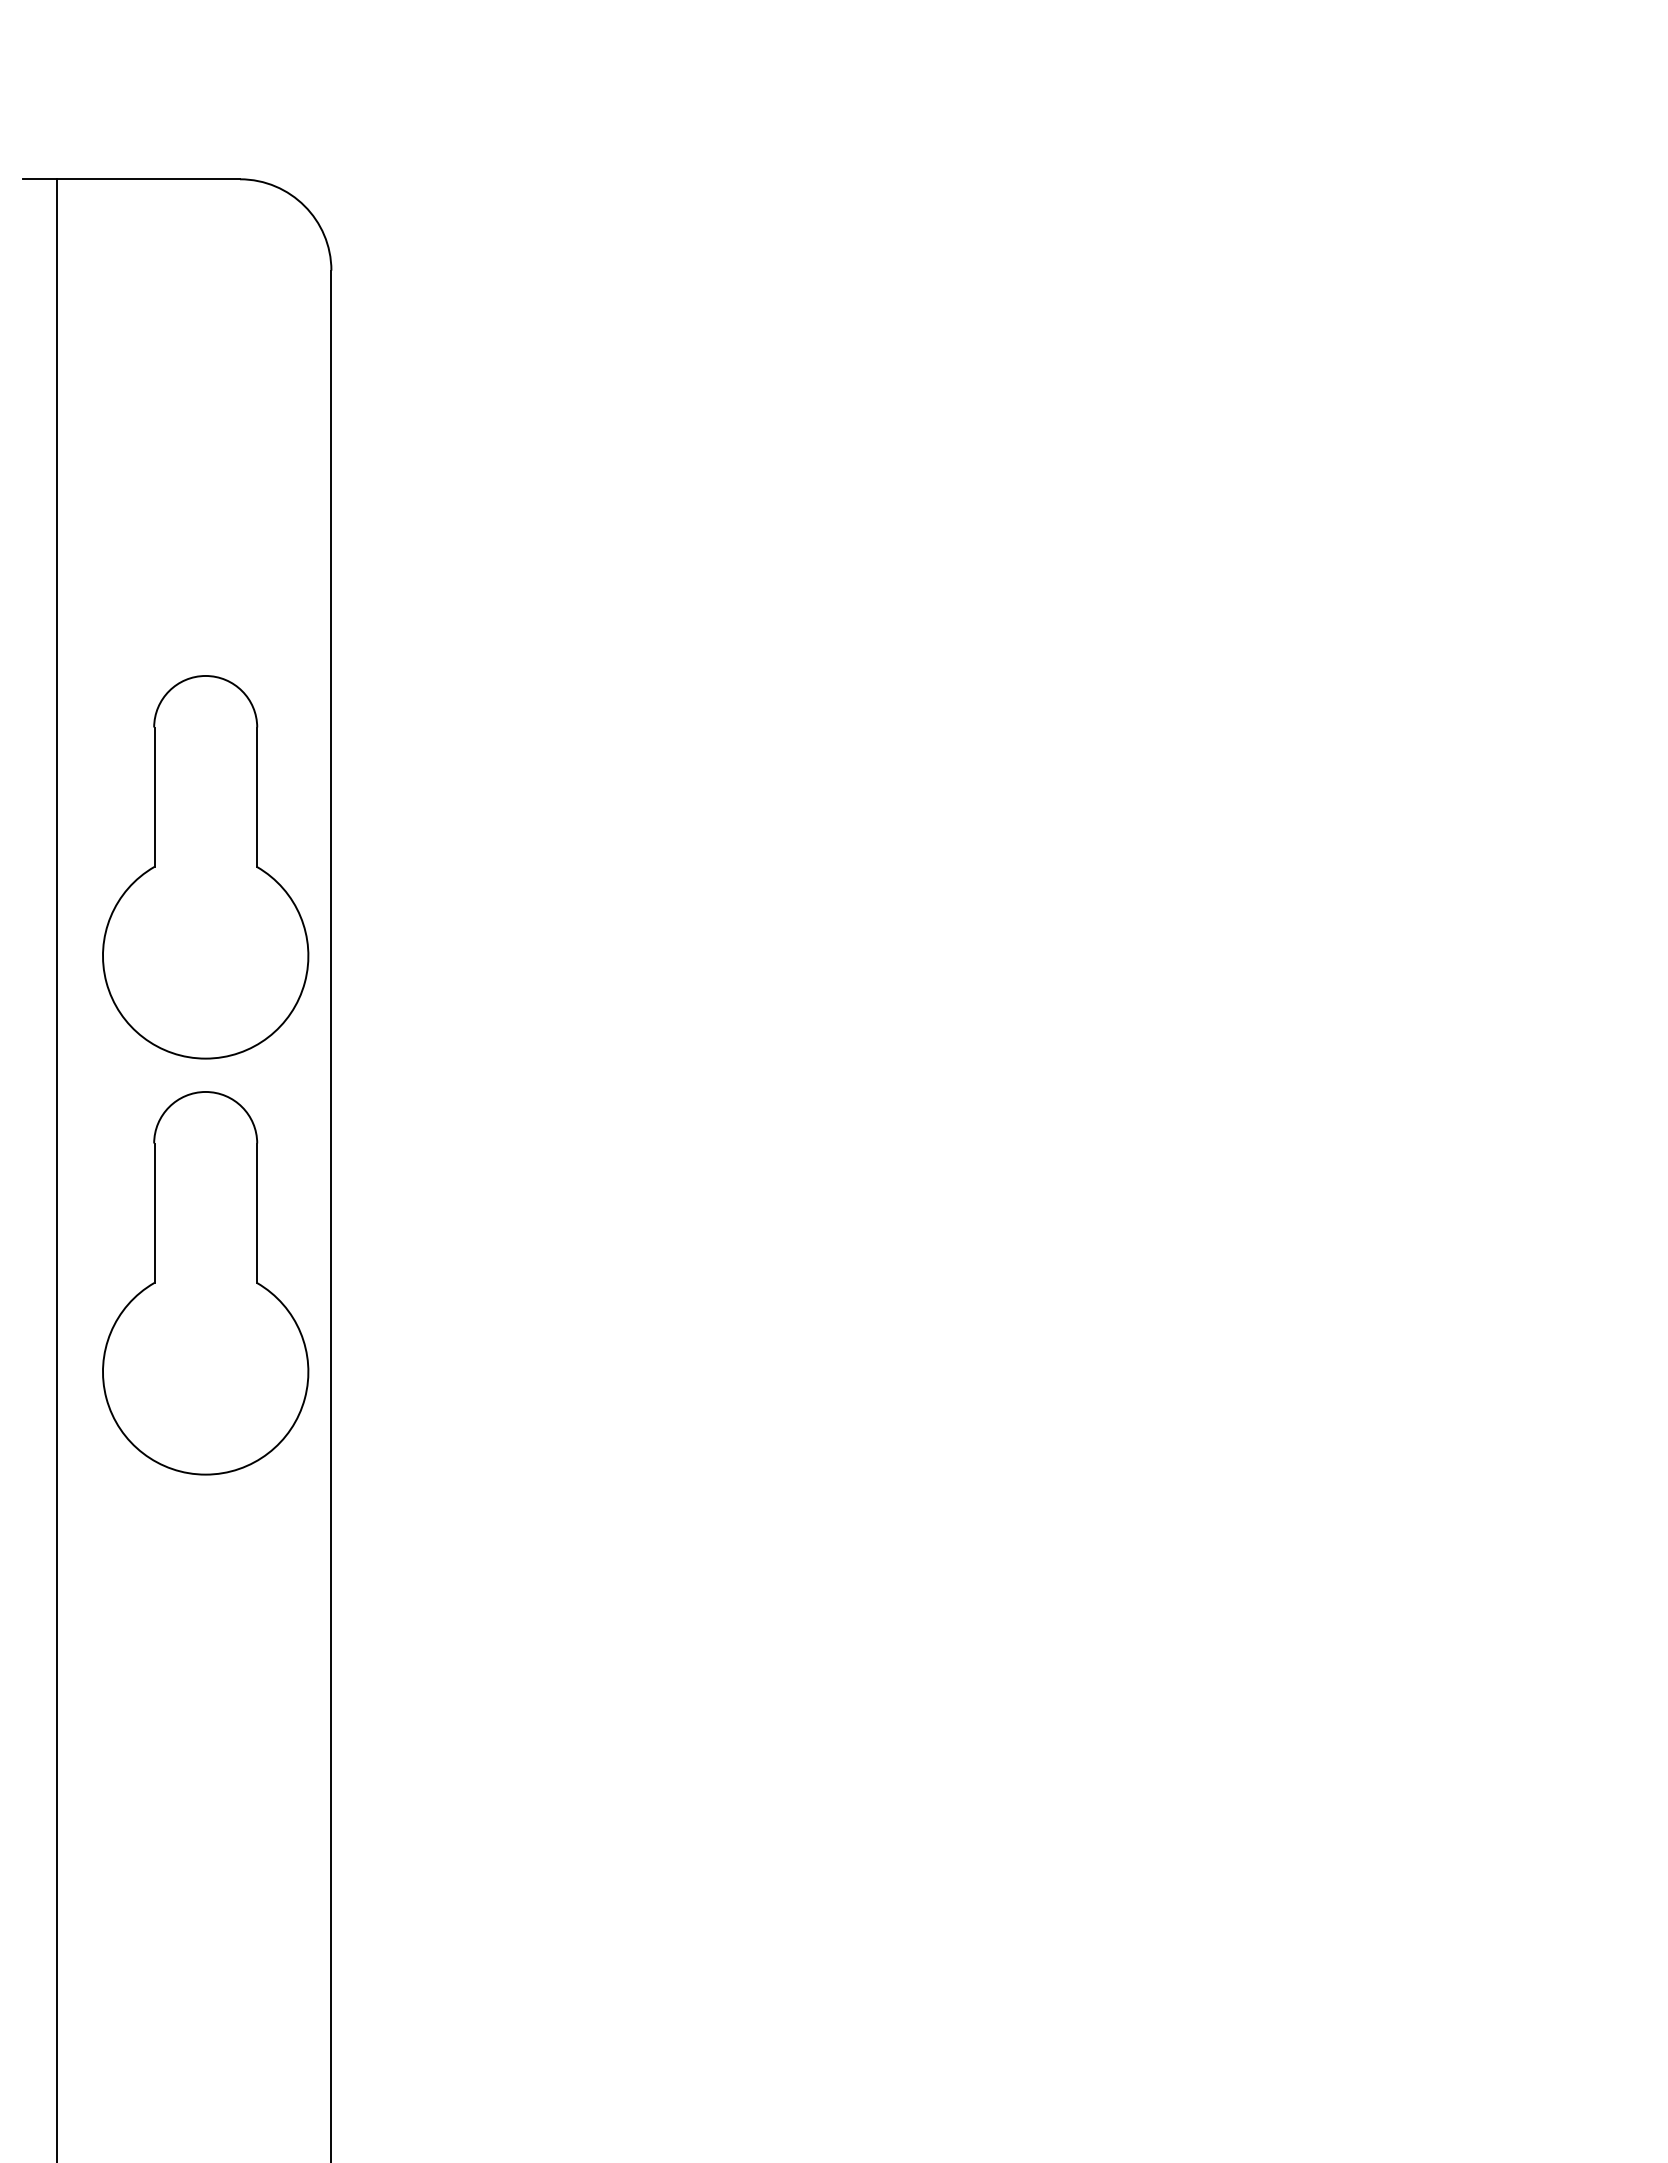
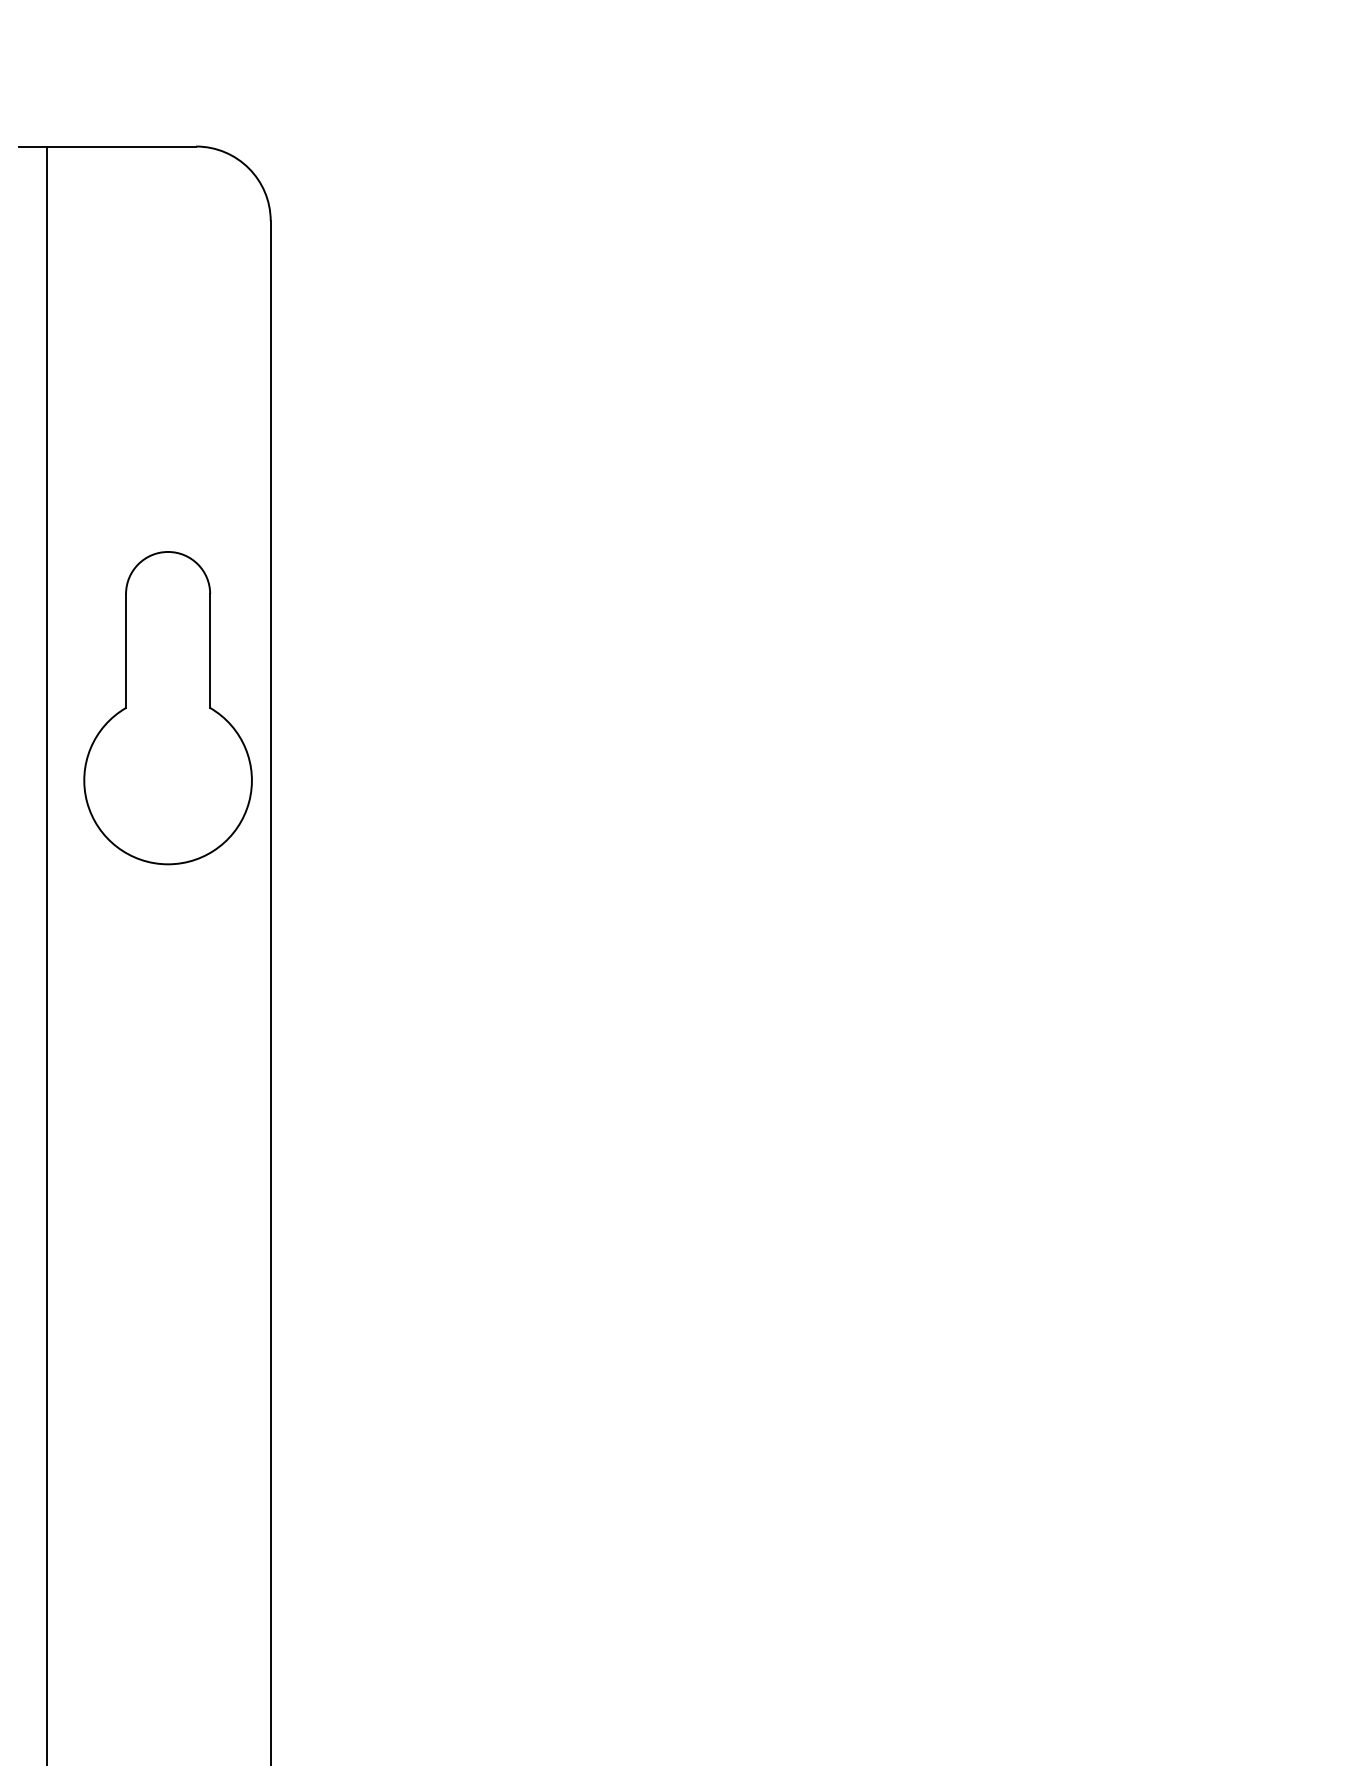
part: (205, 1283) -> (167, 1047), removed

